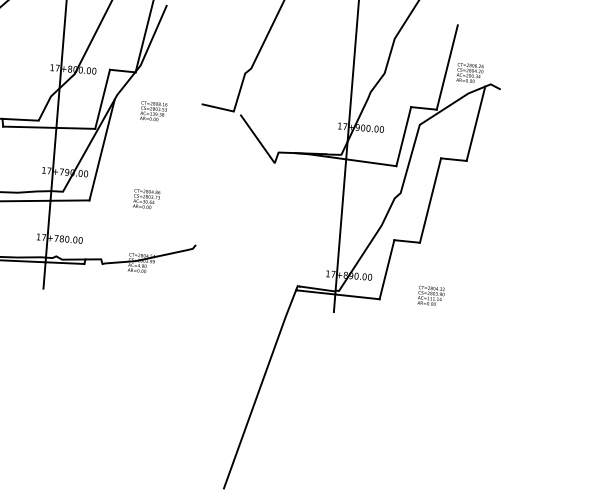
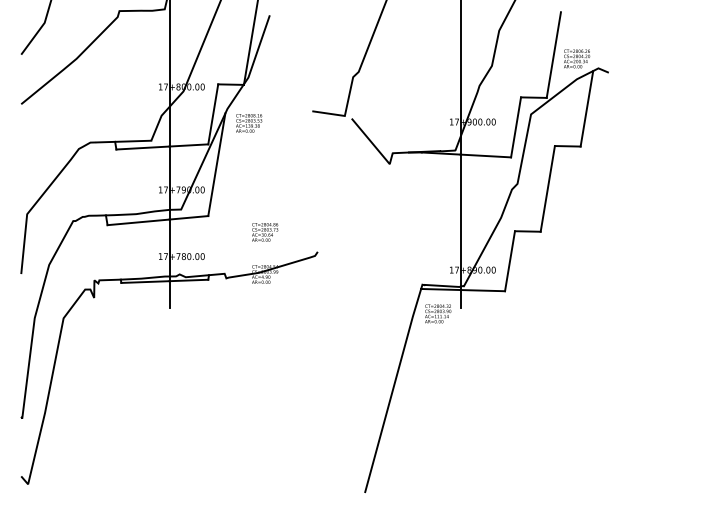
text: (154, 111) -> (249, 123), moved
text: (147, 199) -> (265, 232), moved
text: (431, 295) -> (438, 313), moved

